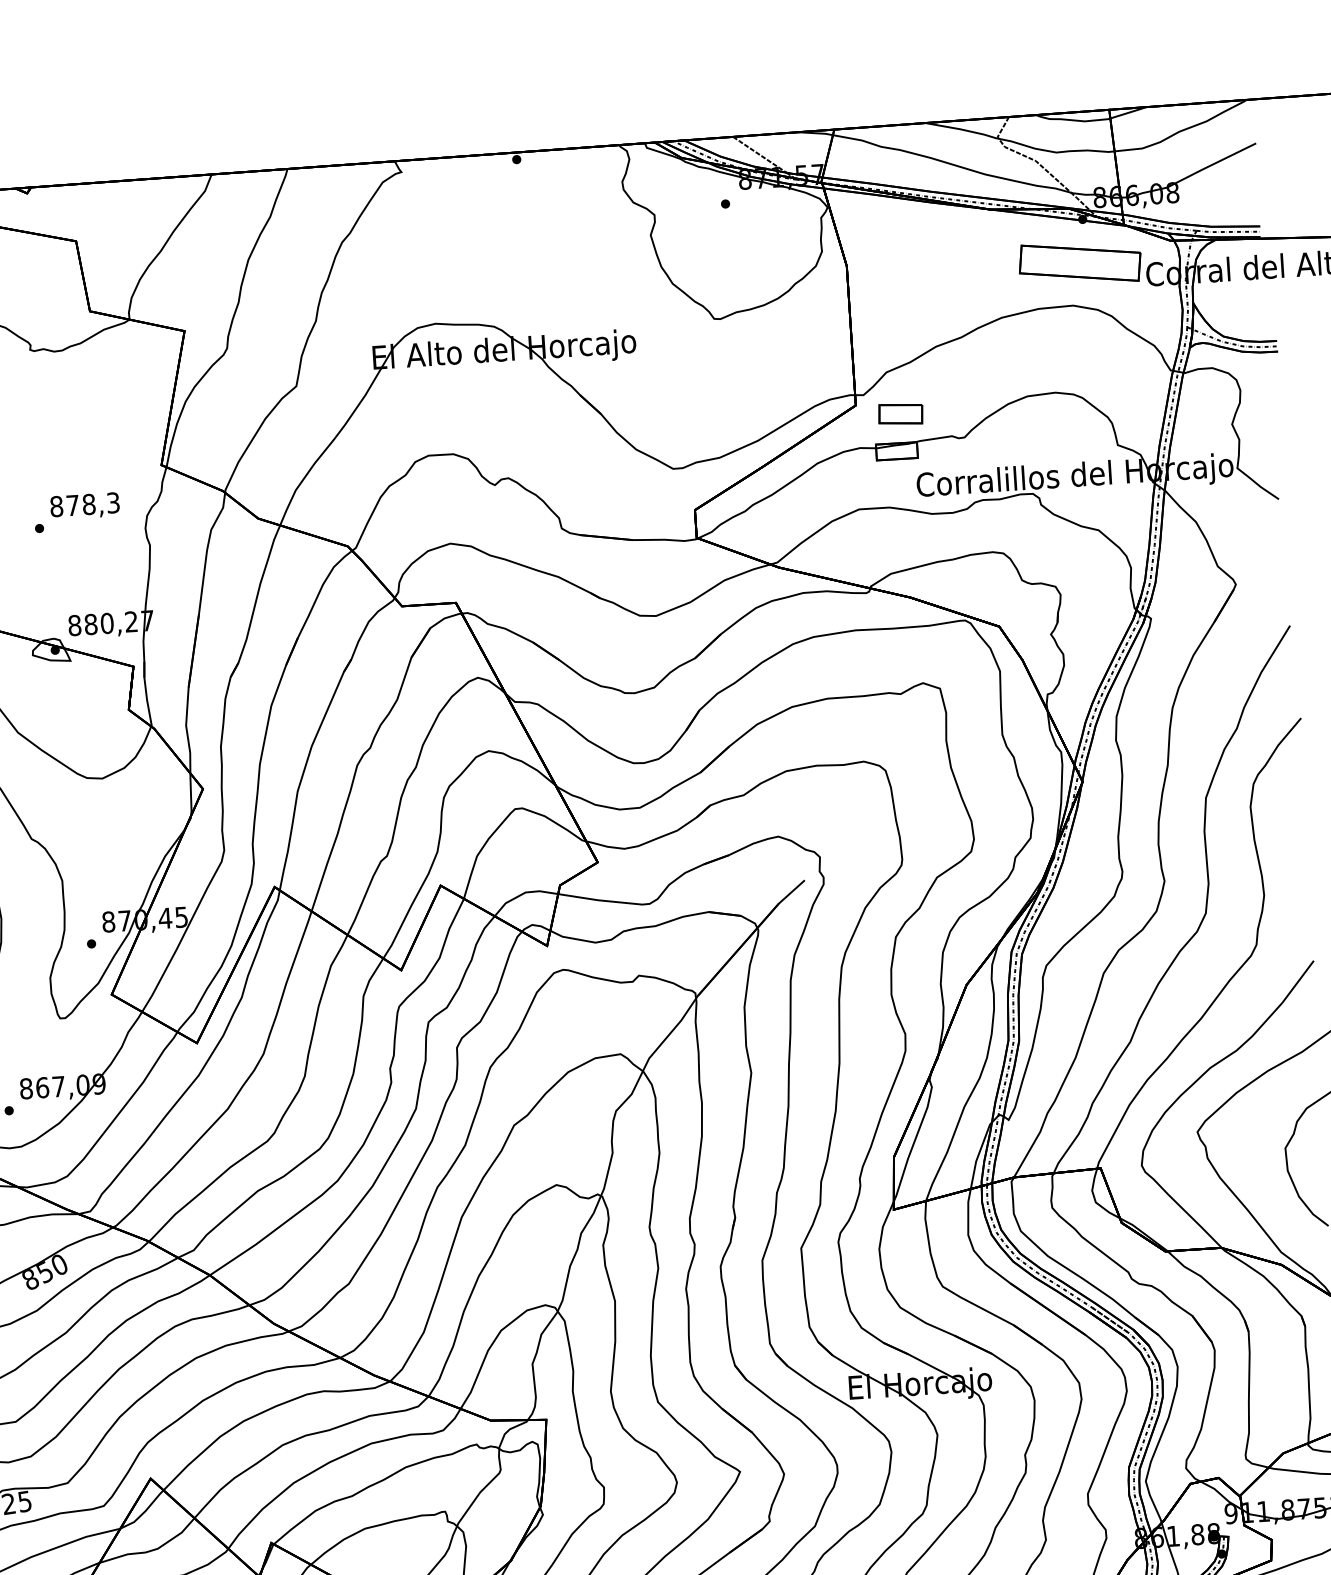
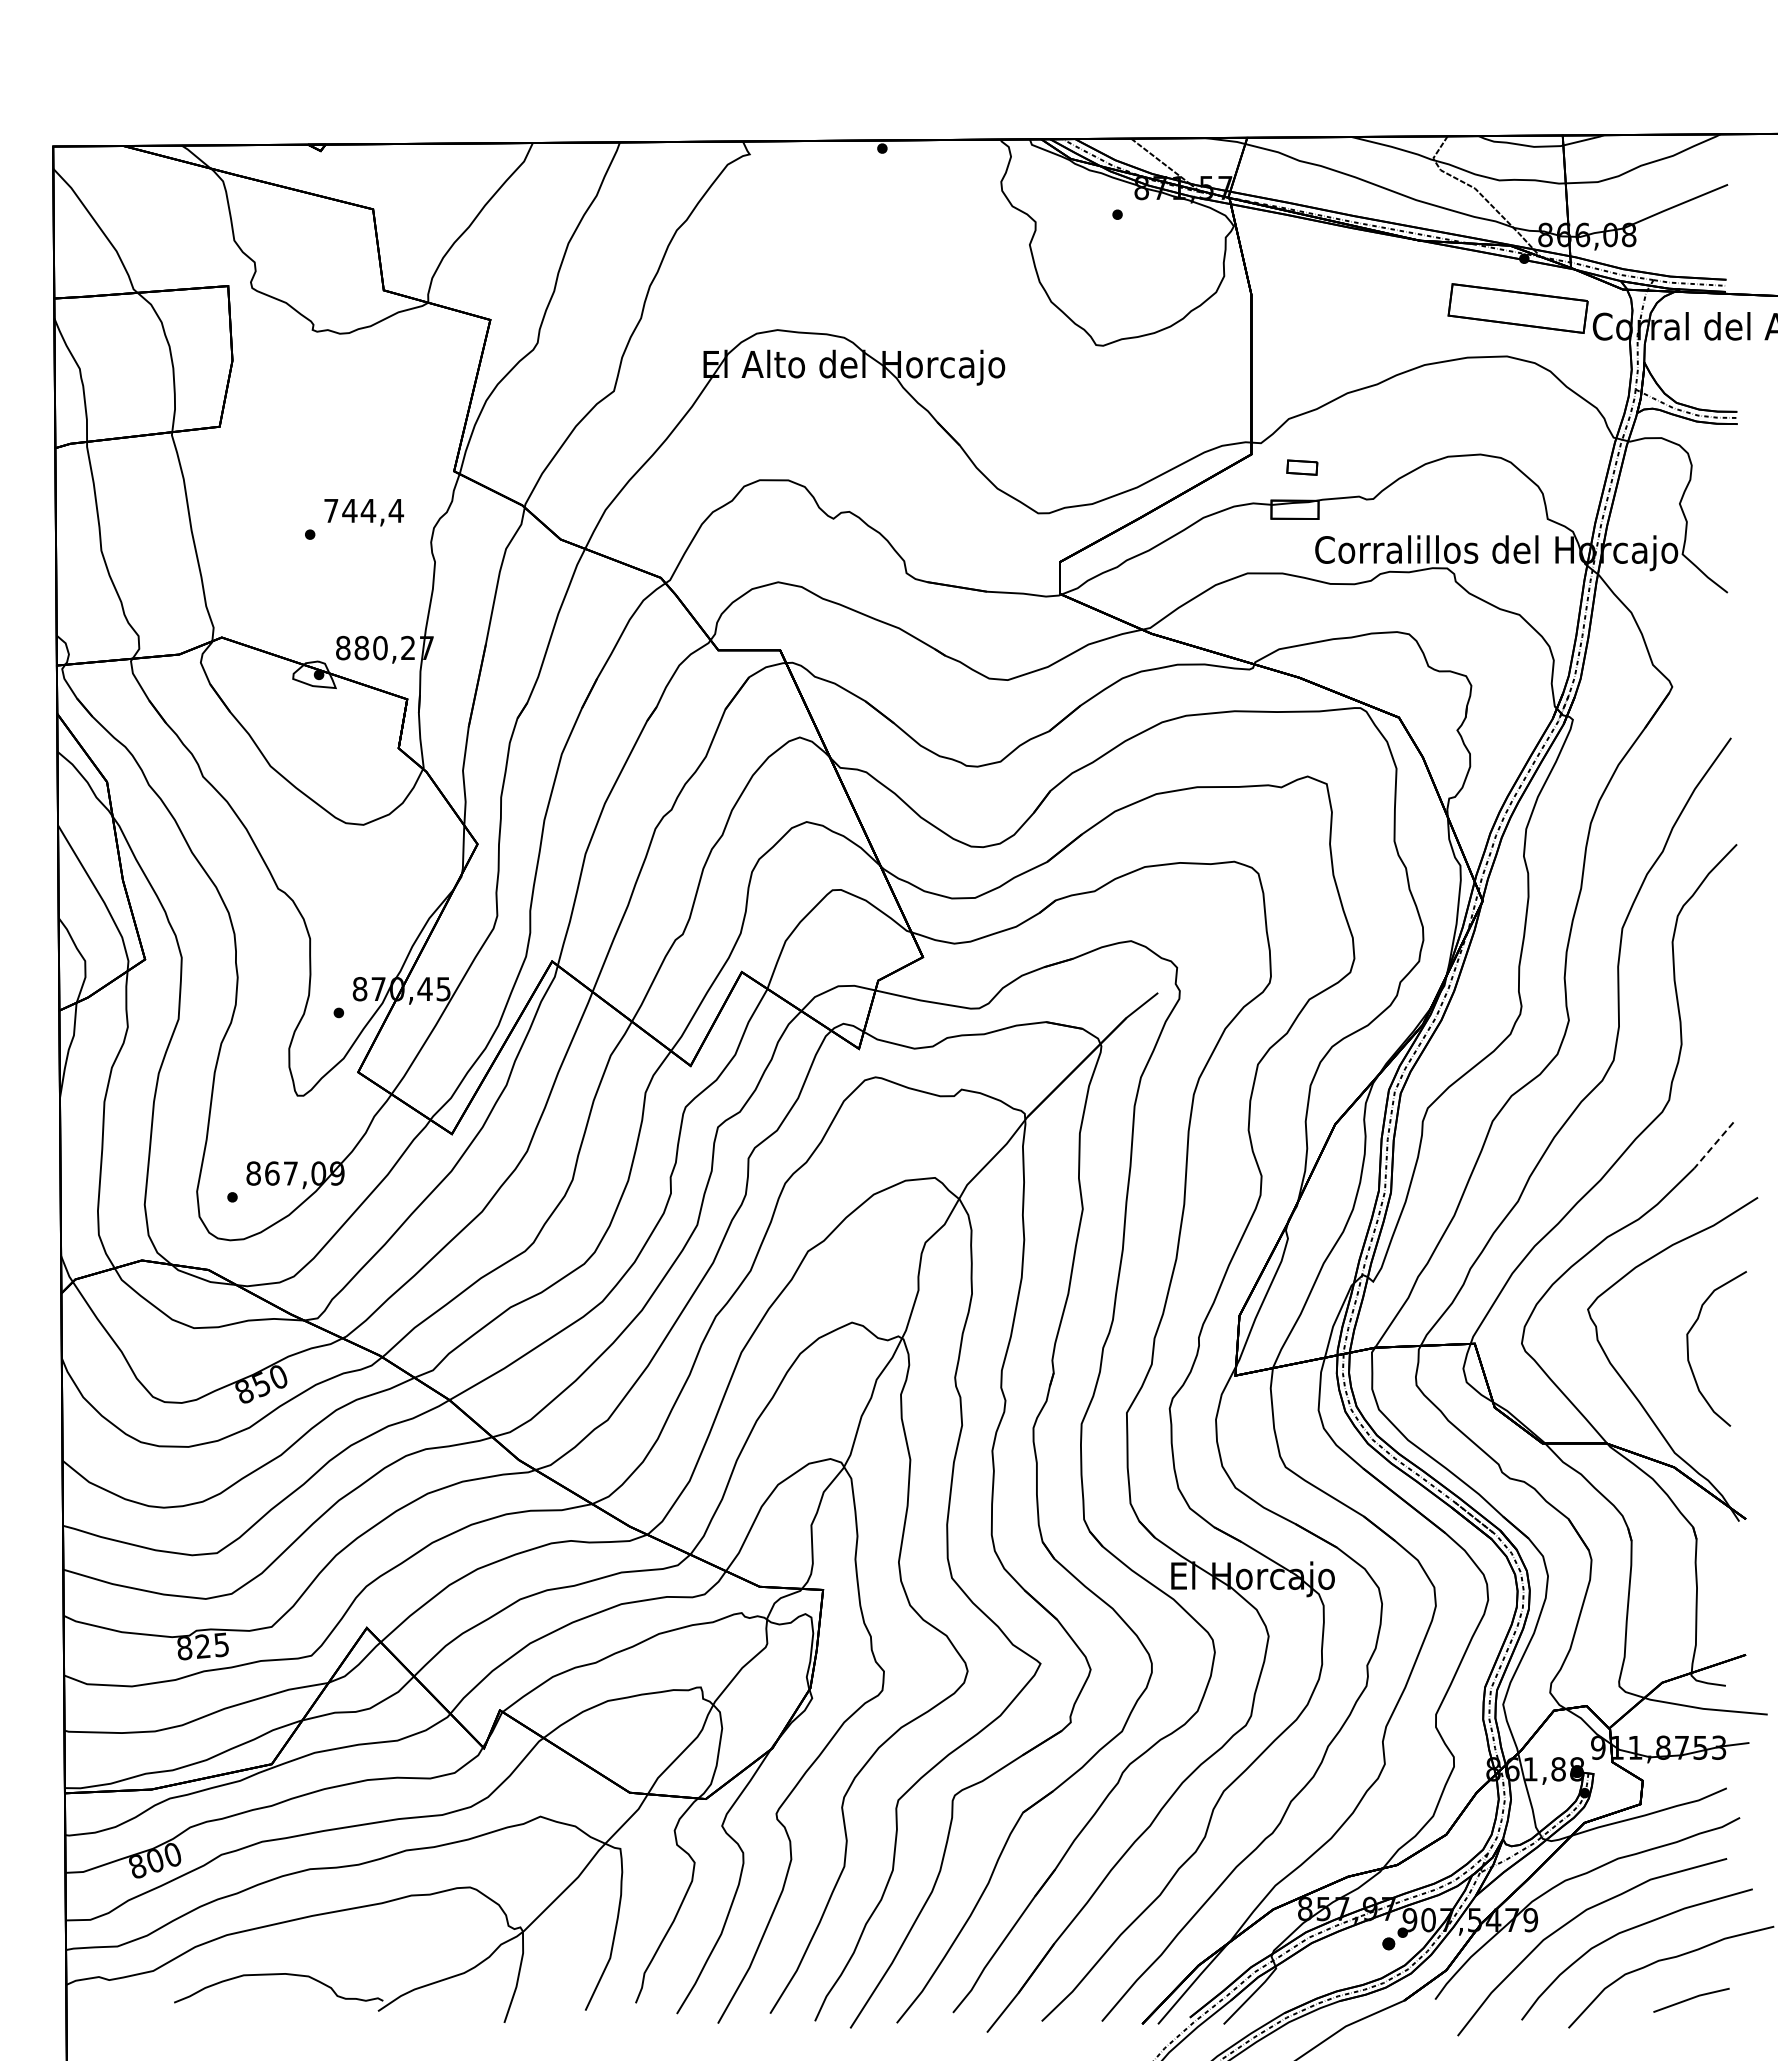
part: (901, 413) -> (1302, 467), size x0.6
text: (85, 504) -> (364, 510), 878,3 -> 744,4
line: (1297, 982) -> (1713, 1145), solid -> dashed

